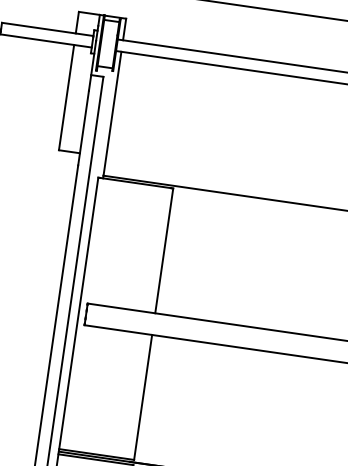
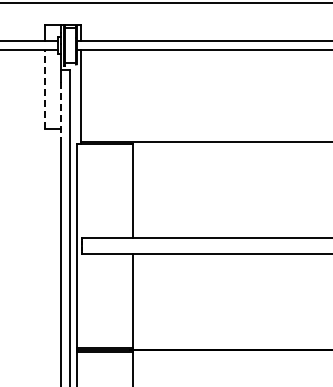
line: (67, 96) -> (45, 88), solid -> dashed
line: (83, 127) -> (60, 109), solid -> dashed

